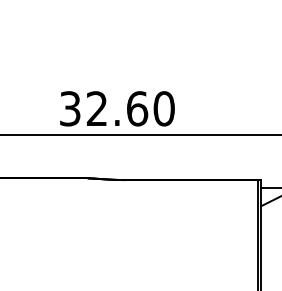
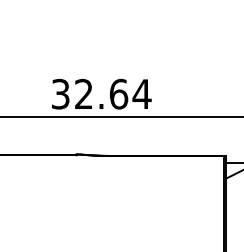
text: (163, 107) -> (141, 93), 32.60 -> 32.64

